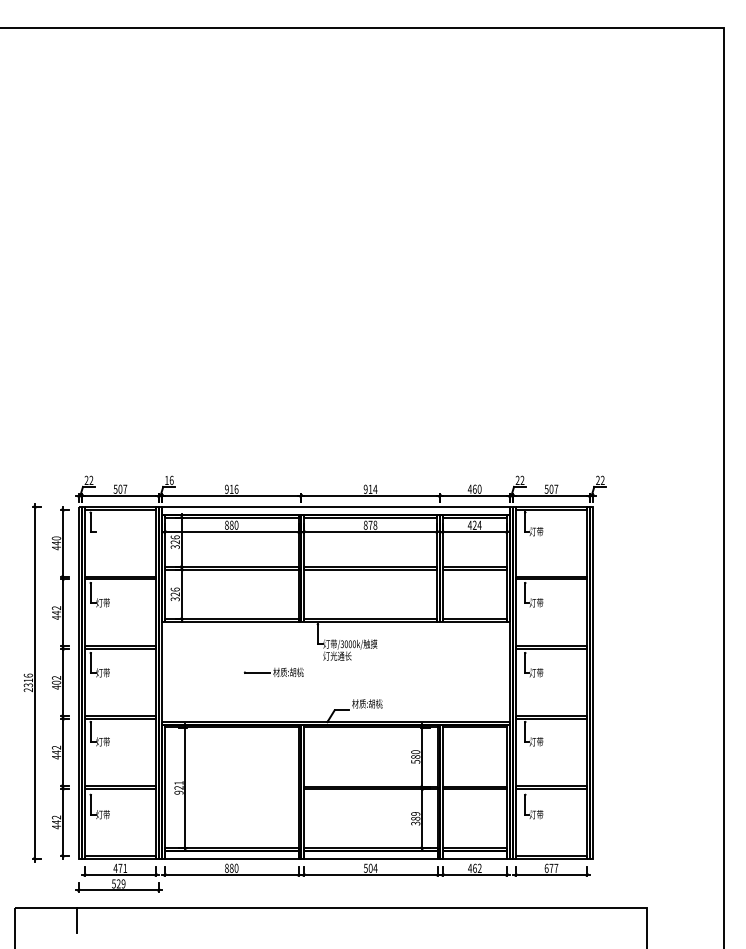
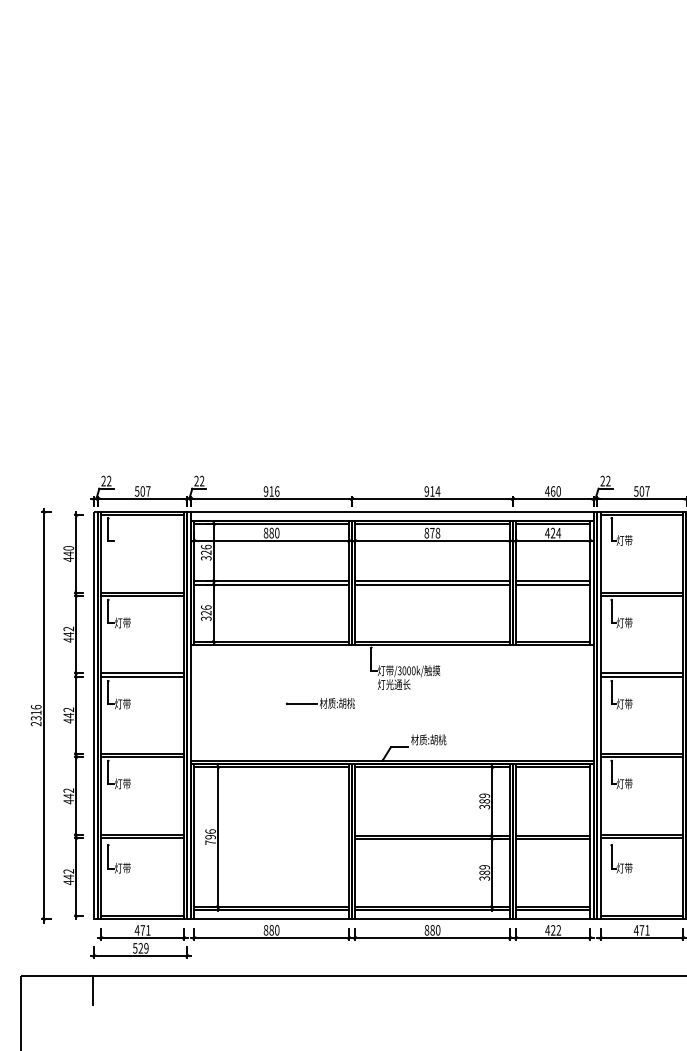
text: (169, 479) -> (199, 480), 16 -> 22
text: (56, 682) -> (68, 715), 402 -> 442
text: (415, 756) -> (484, 800), 580 -> 389
text: (178, 787) -> (210, 836), 921 -> 796
text: (370, 867) -> (432, 929), 504 -> 880
text: (474, 867) -> (552, 929), 462 -> 422
text: (551, 867) -> (641, 929), 677 -> 471

